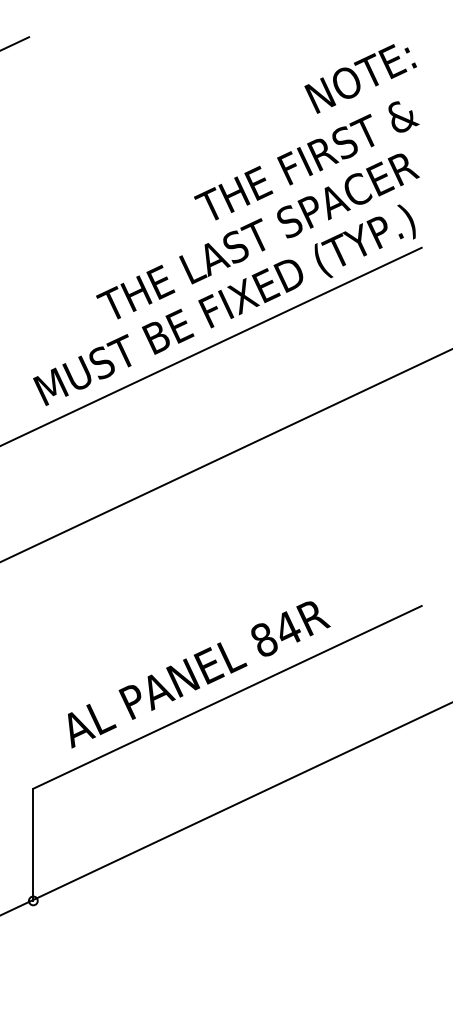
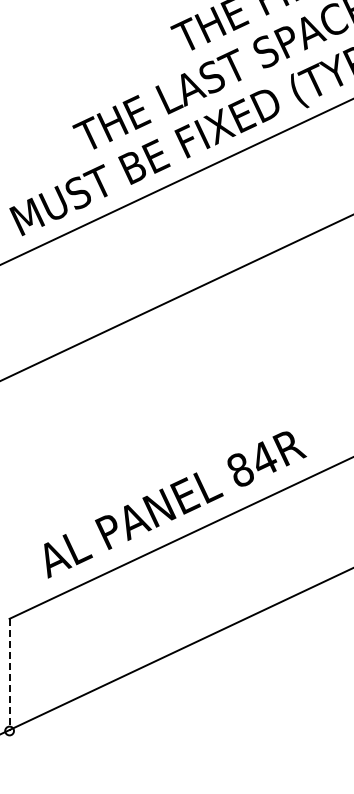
line: (33, 845) -> (9, 675), solid -> dashed

